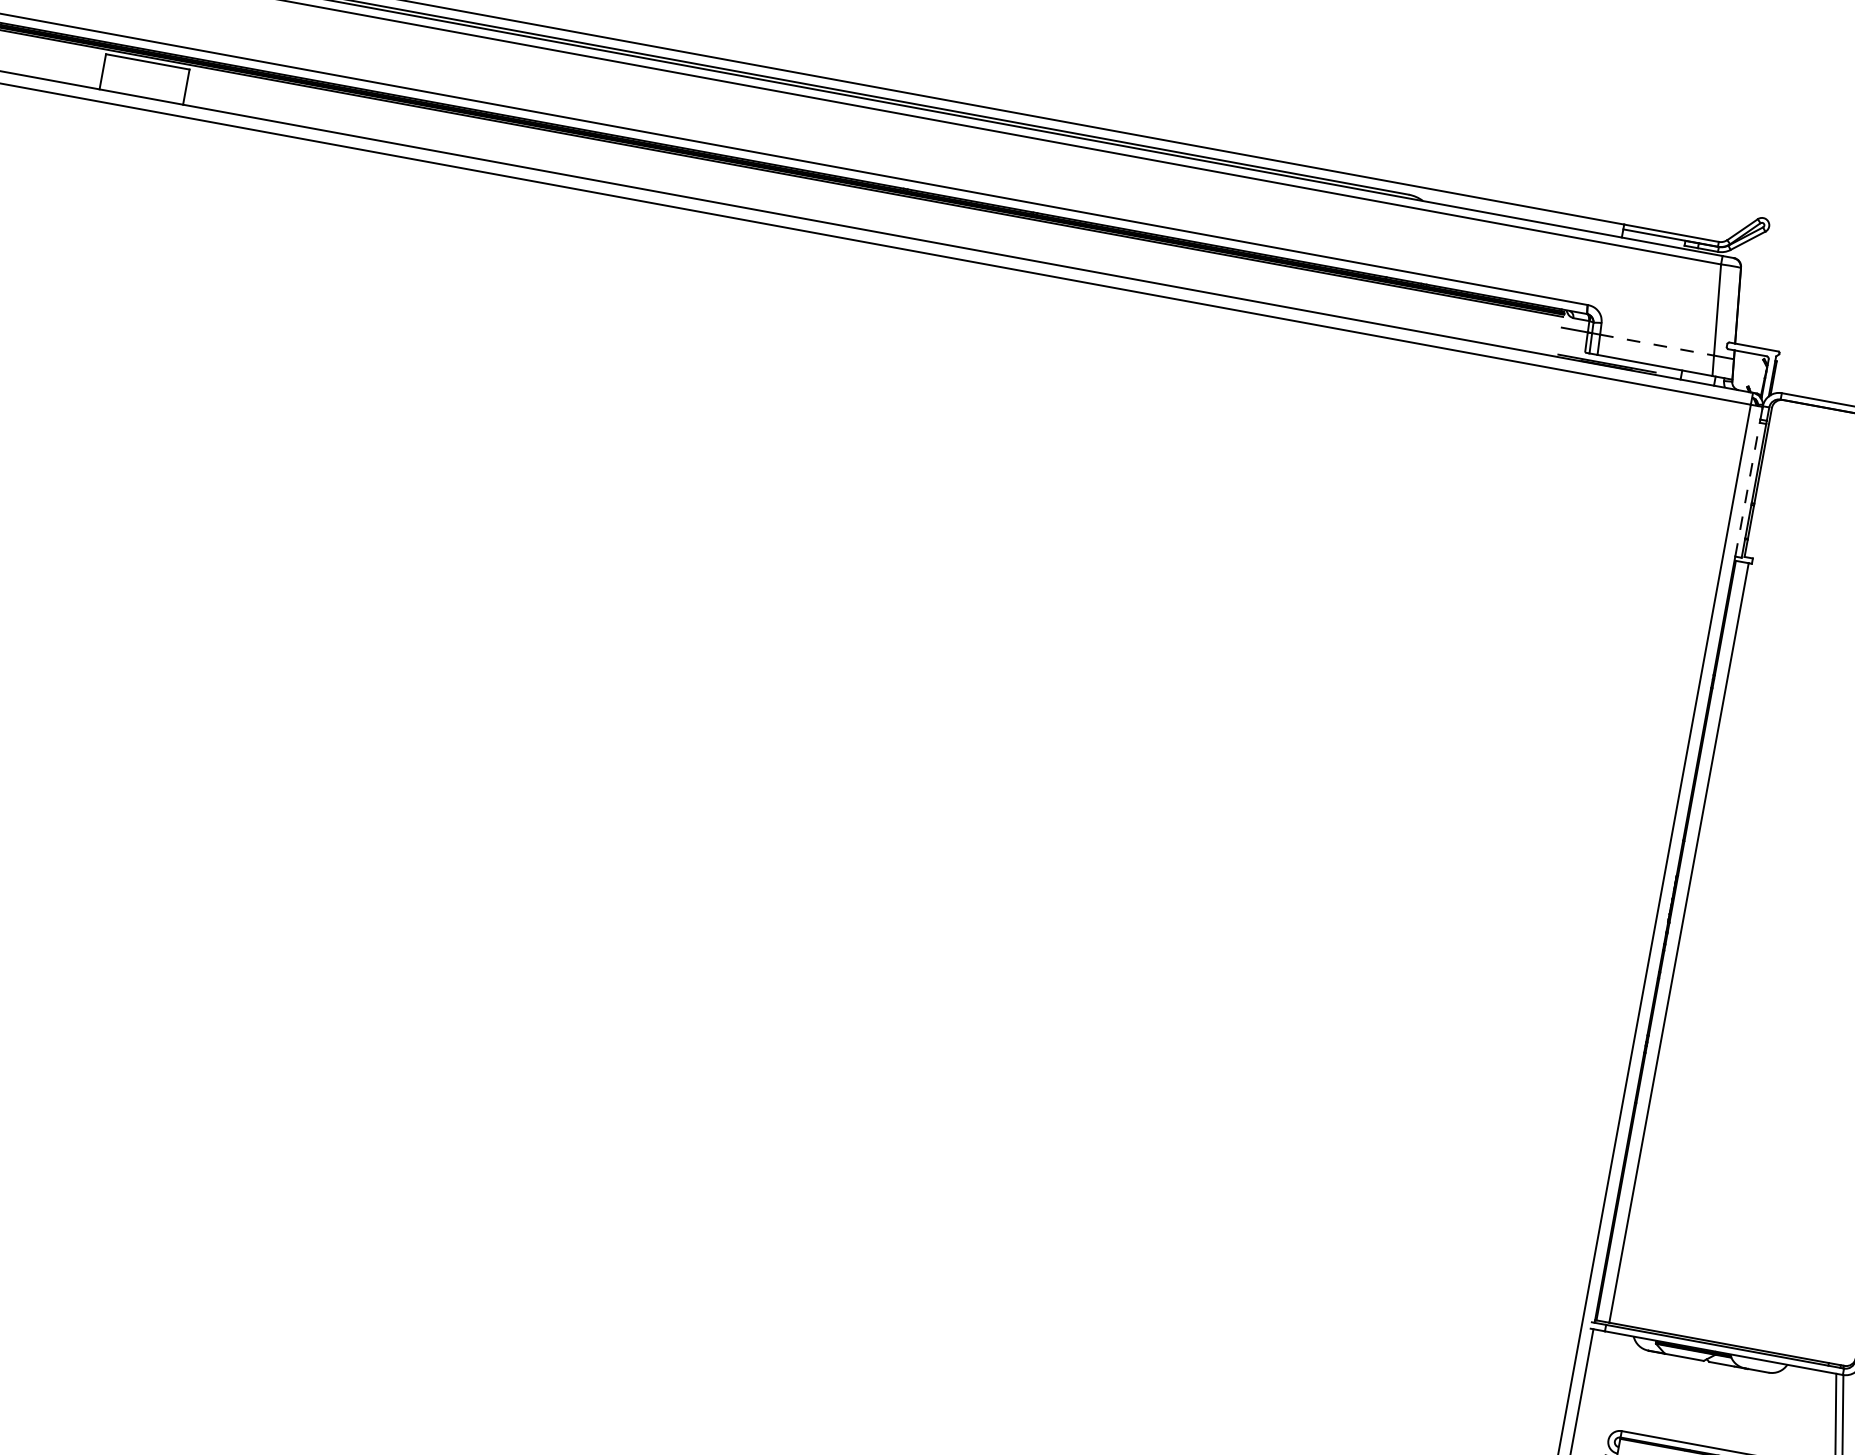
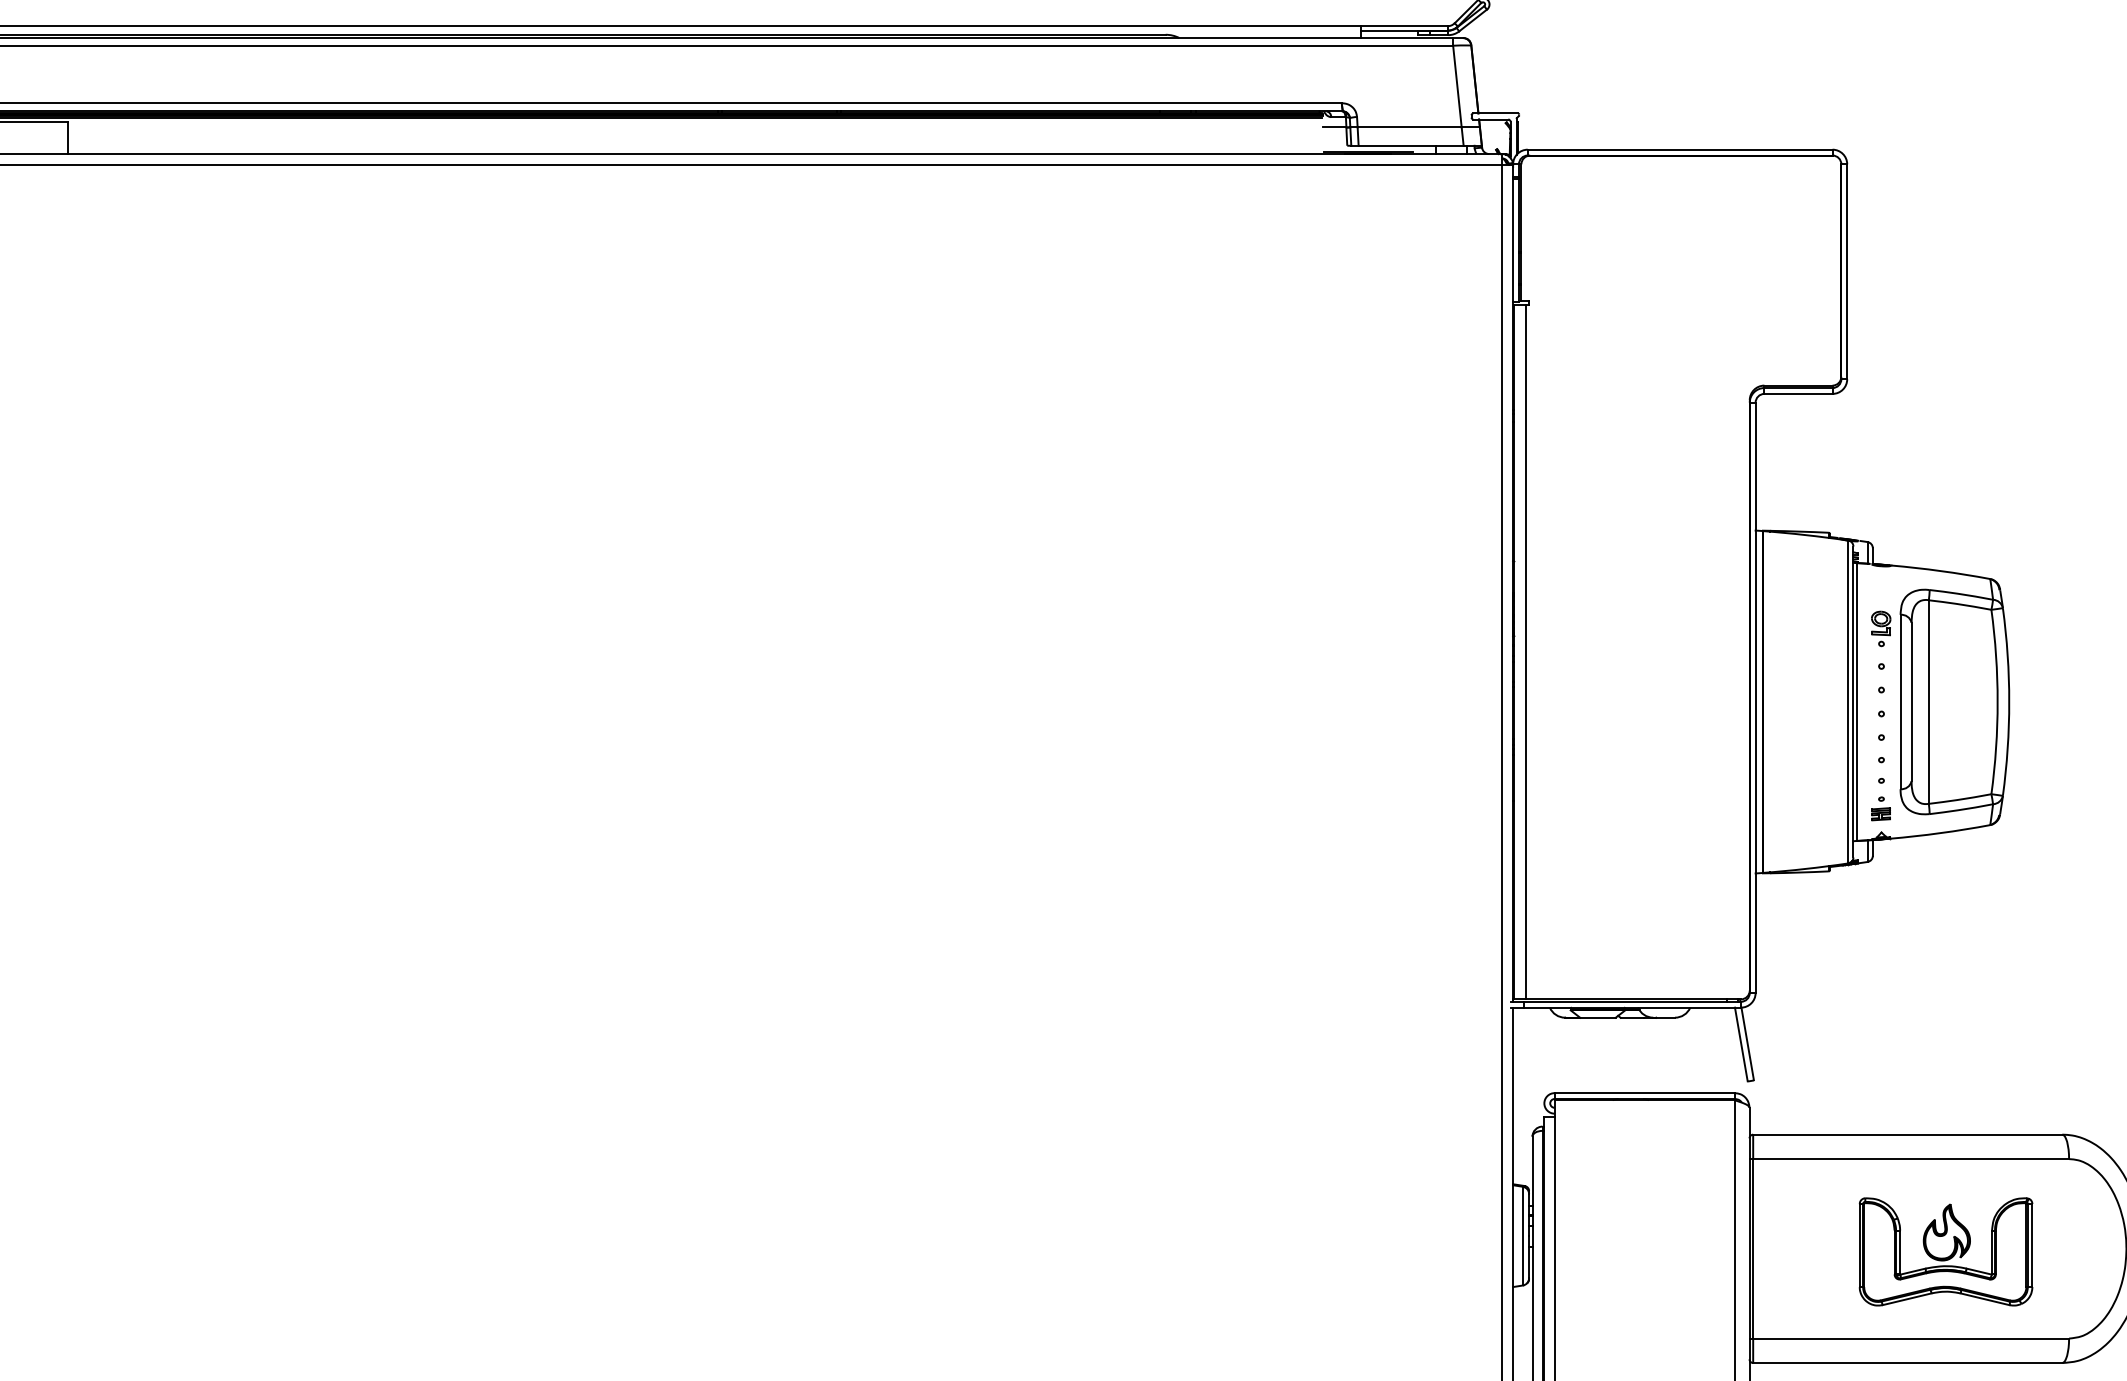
line: (1657, 345) -> (1410, 127), dashed -> solid
line: (1748, 489) -> (1513, 240), dashed -> solid

